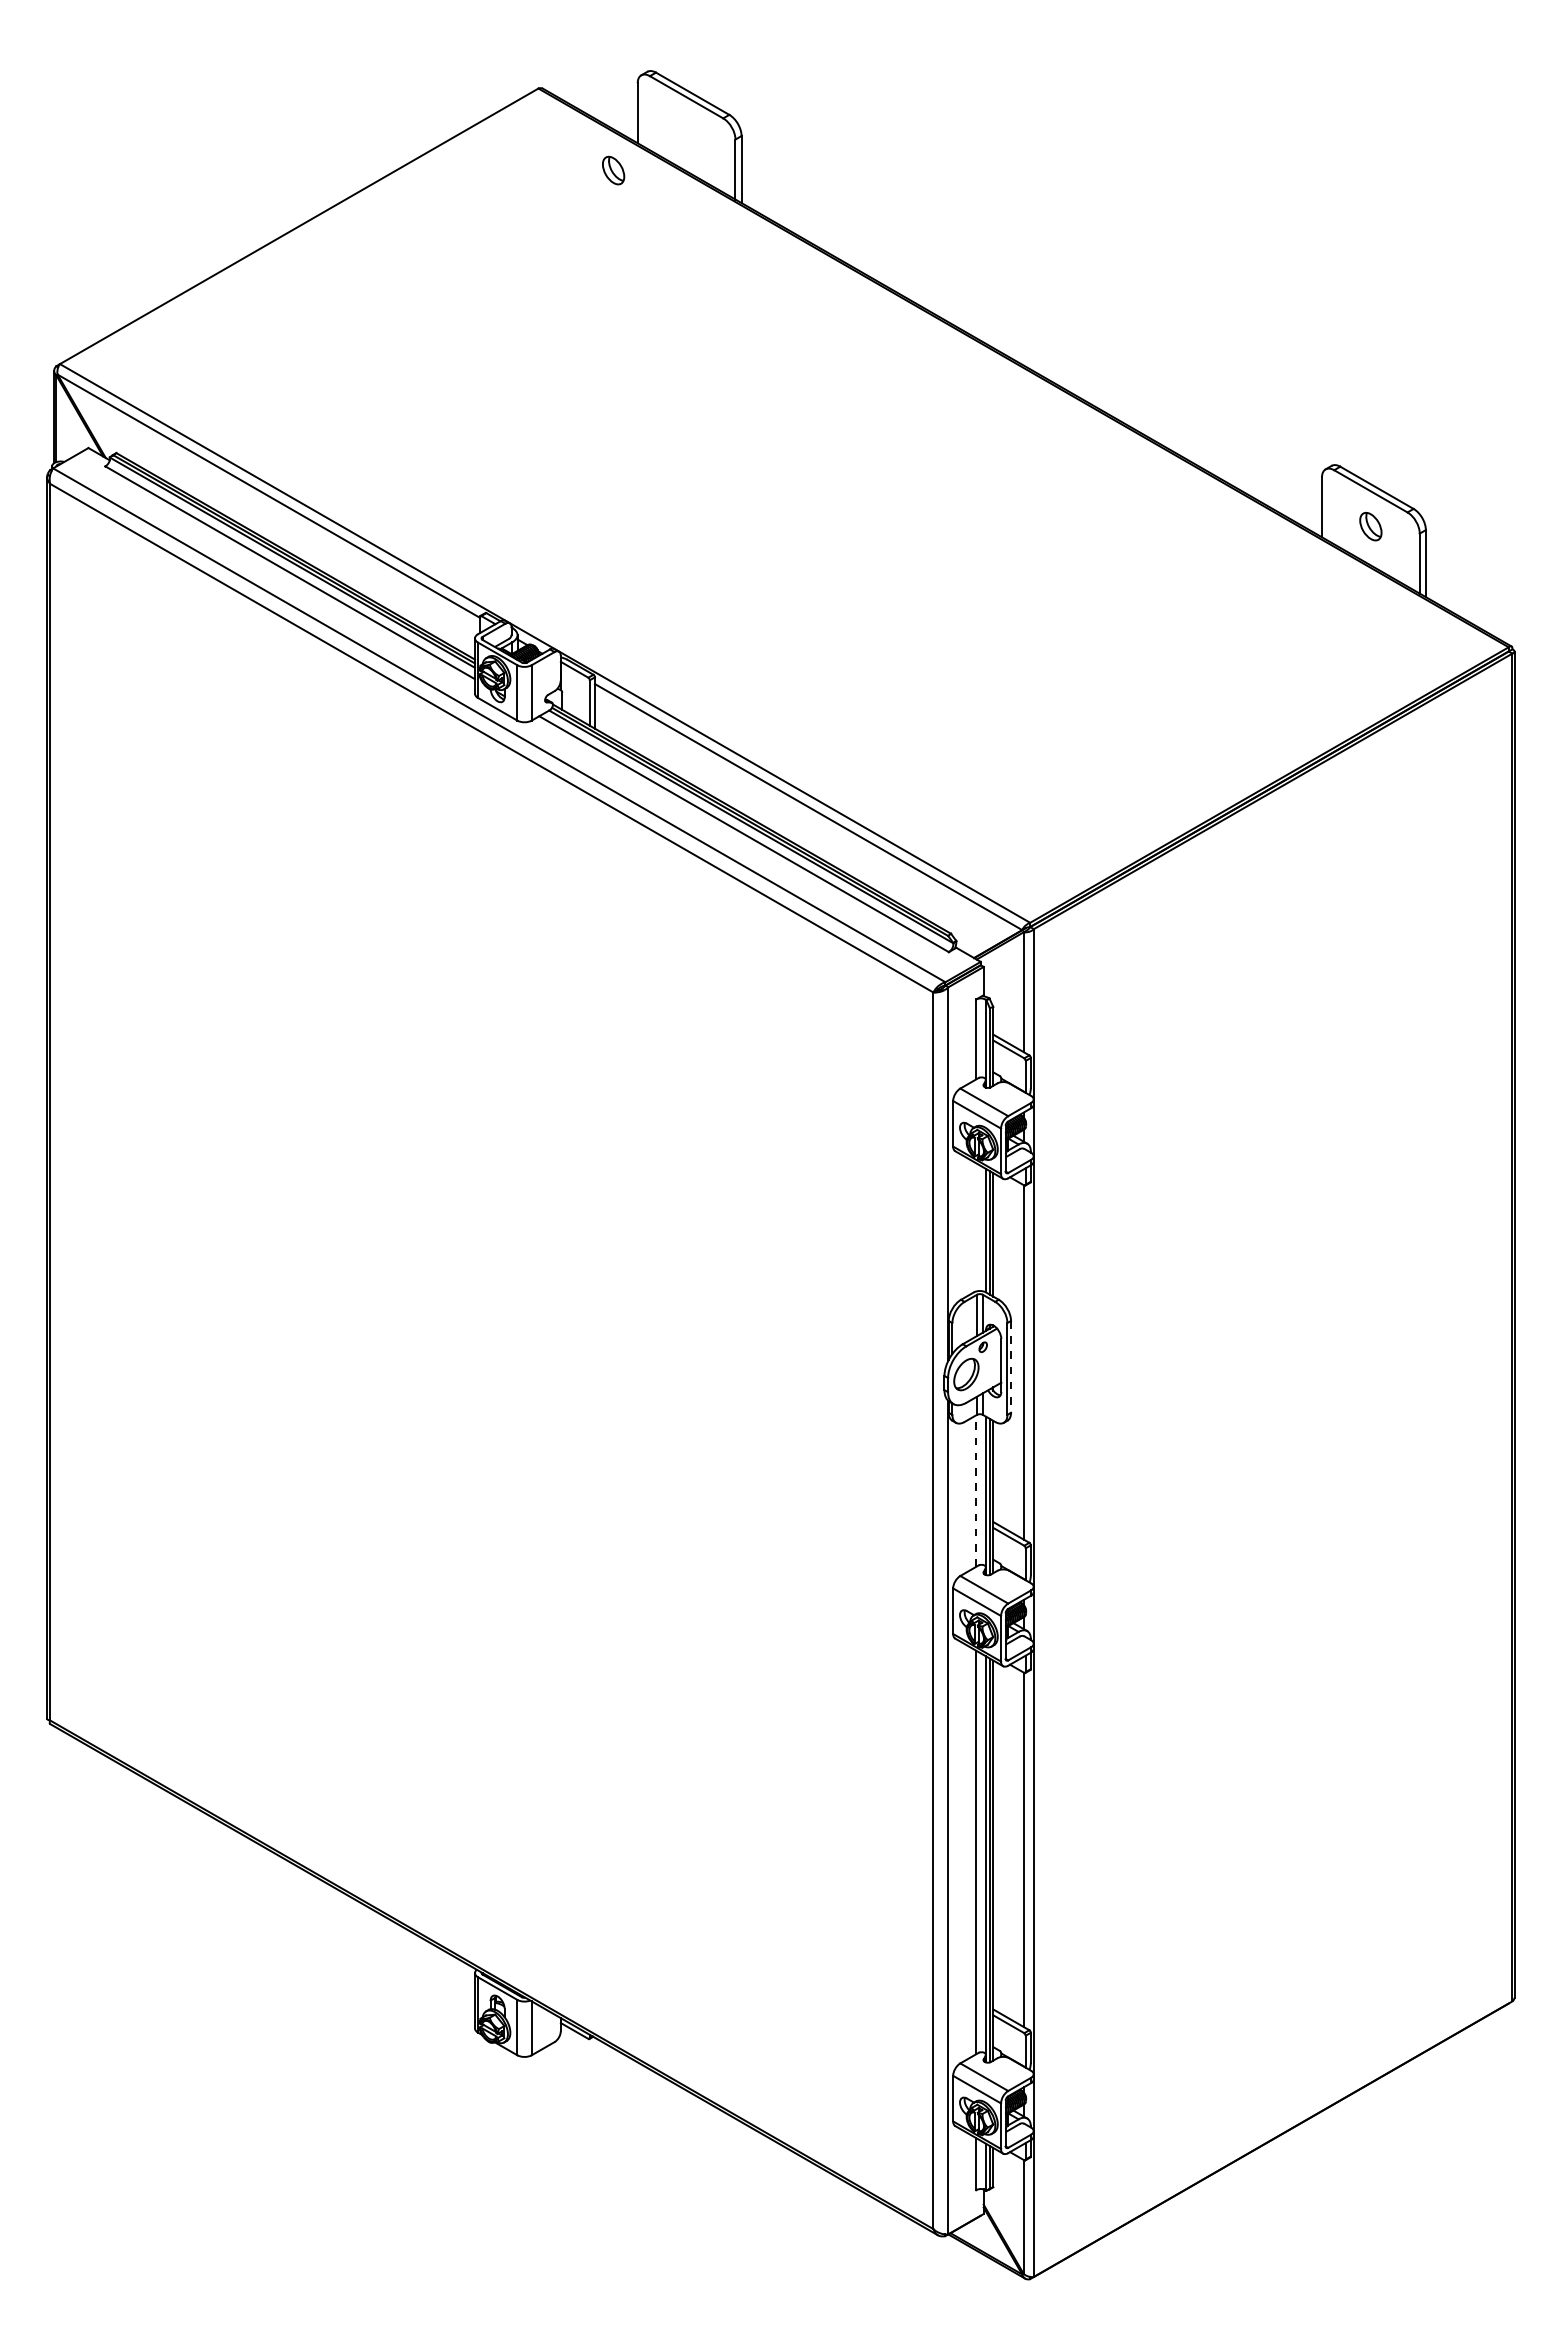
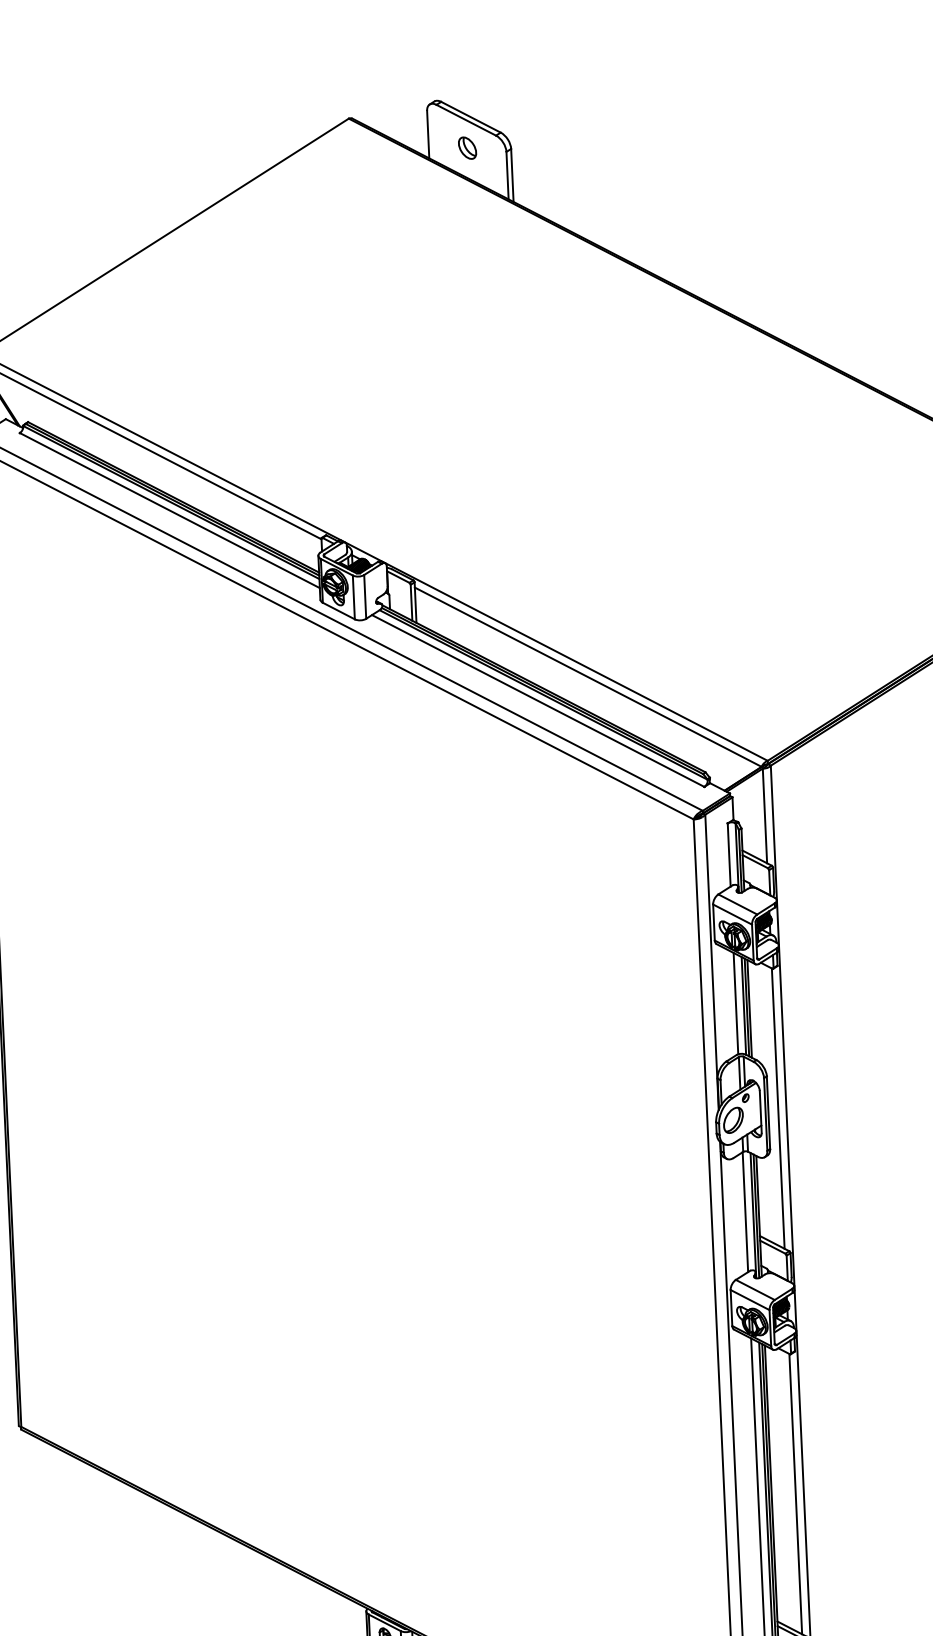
part: (613, 170) -> (467, 148), moved
line: (976, 1227) -> (736, 1003), added
line: (1011, 1366) -> (768, 1112), dashed -> solid
line: (976, 1491) -> (745, 1212), dashed -> solid

